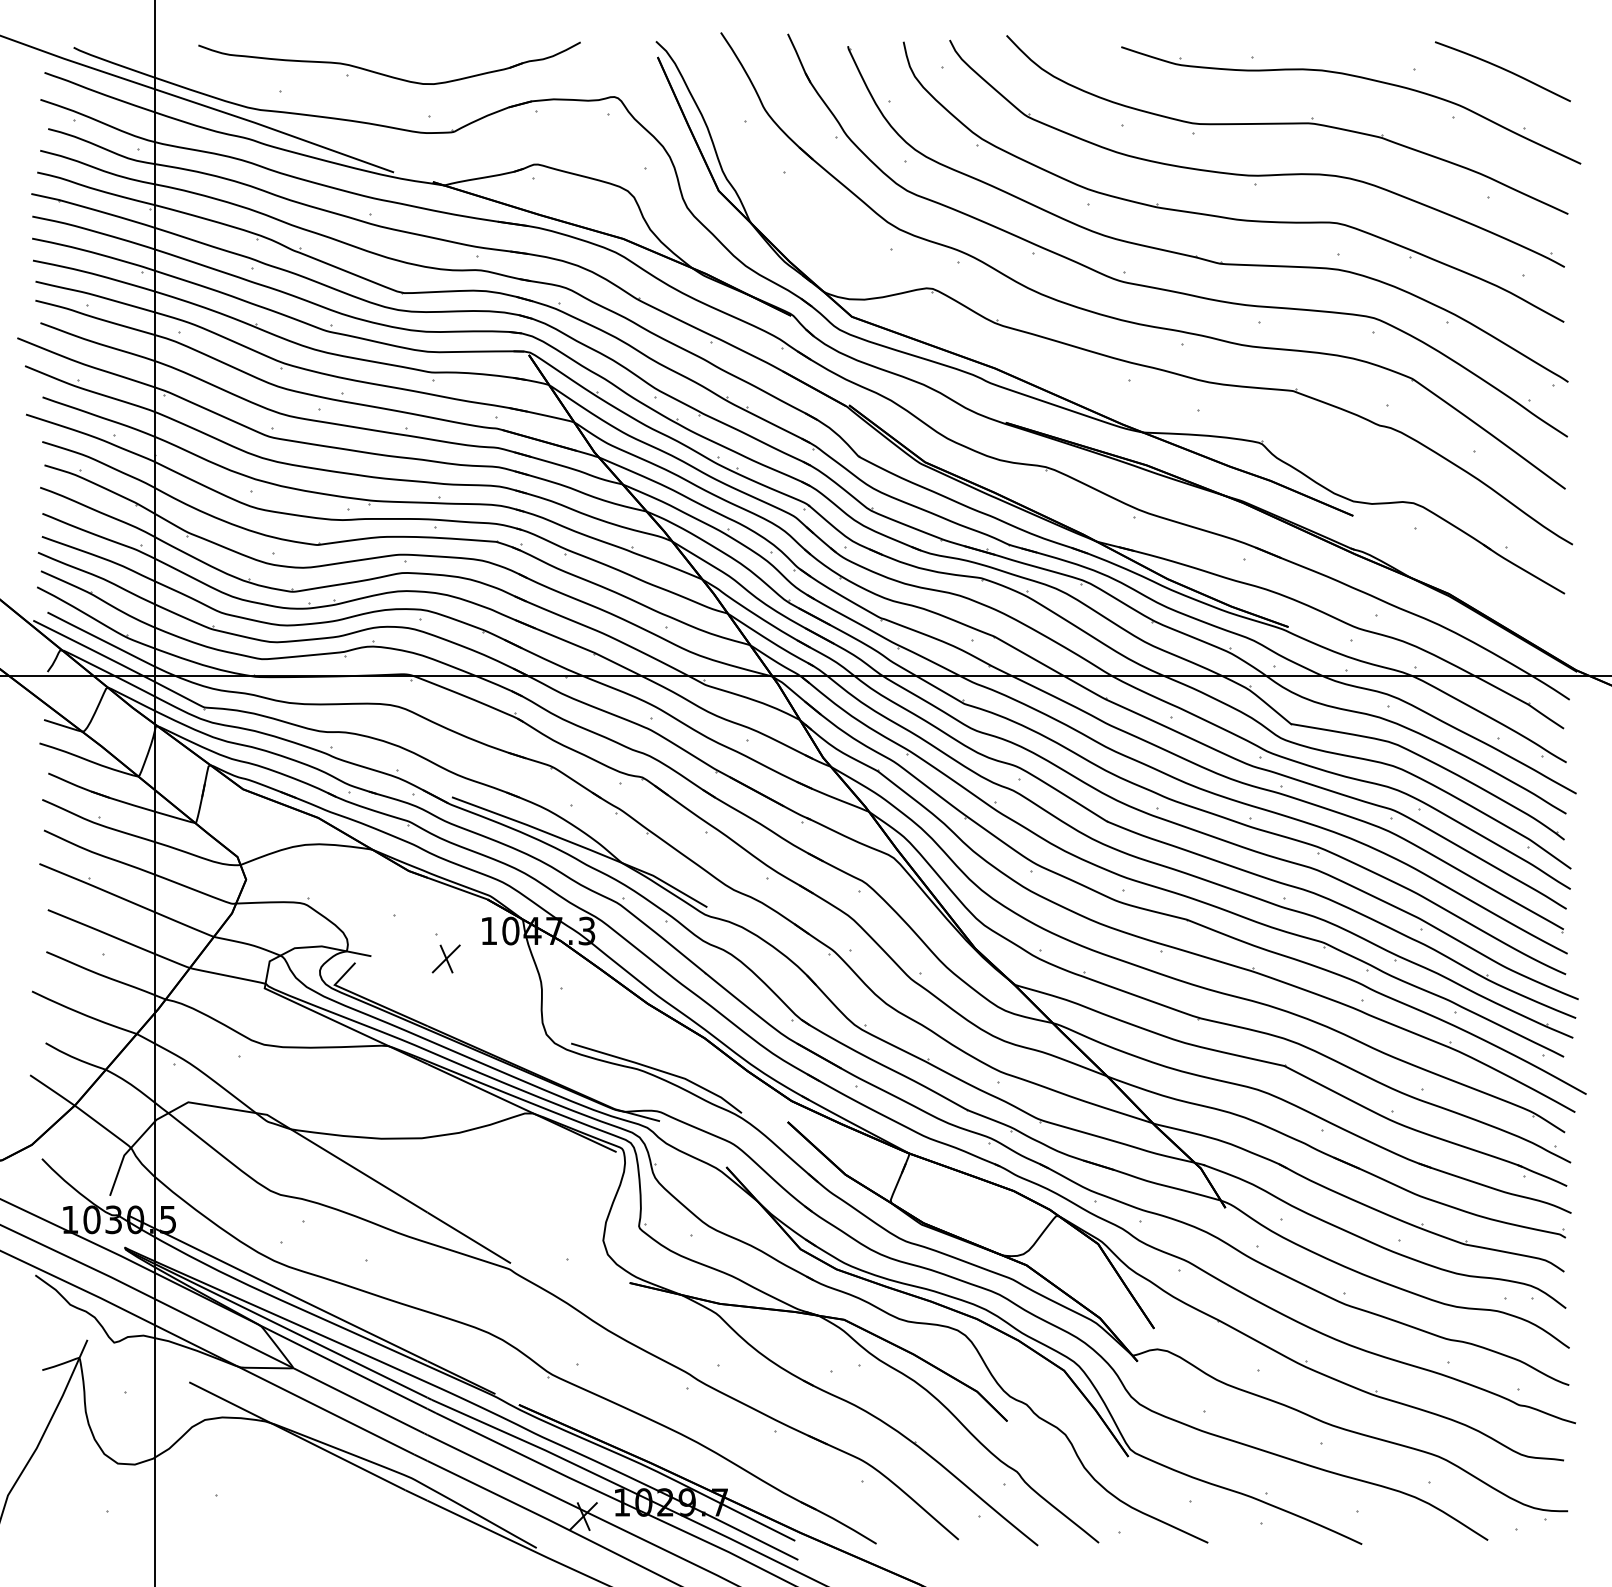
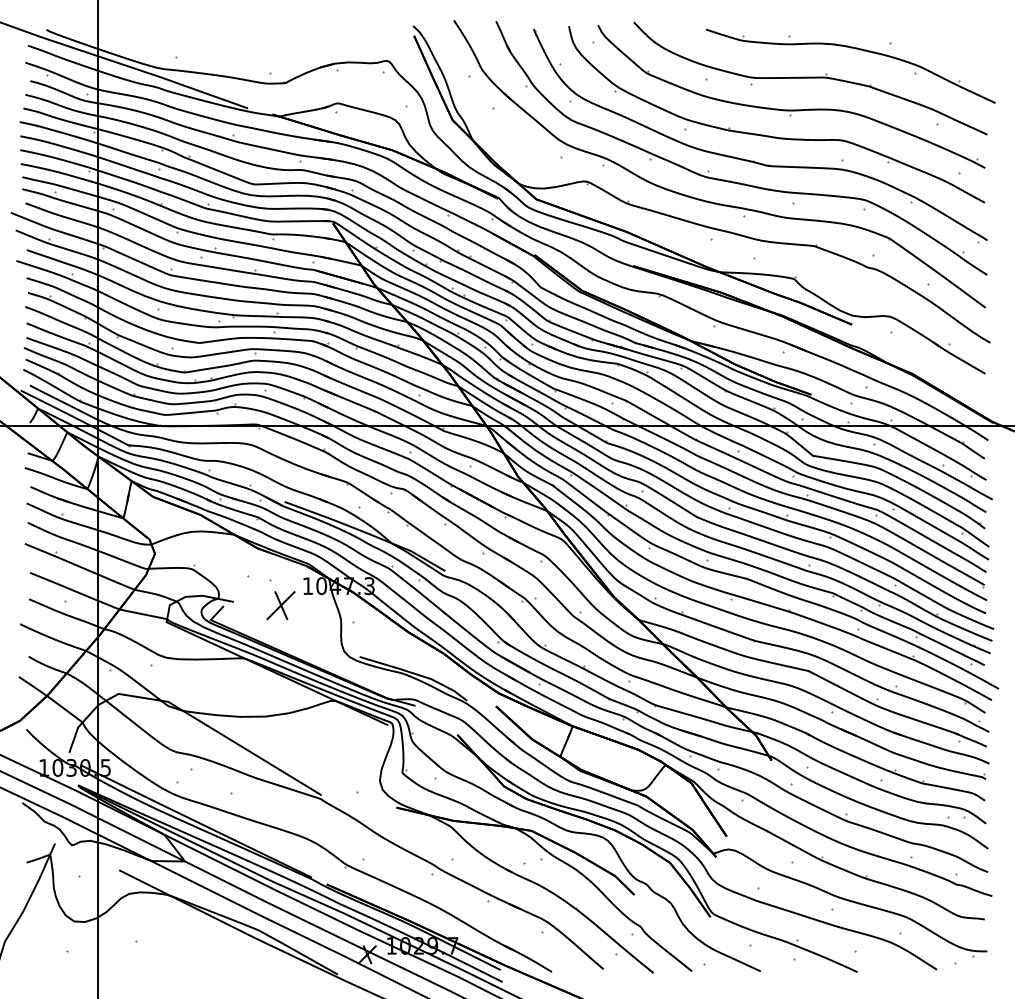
curve: (1503, 70) -> (946, 44), removed
part: (388, 74) -> (244, 46), removed
part: (445, 953) -> (280, 600), size x1.6

